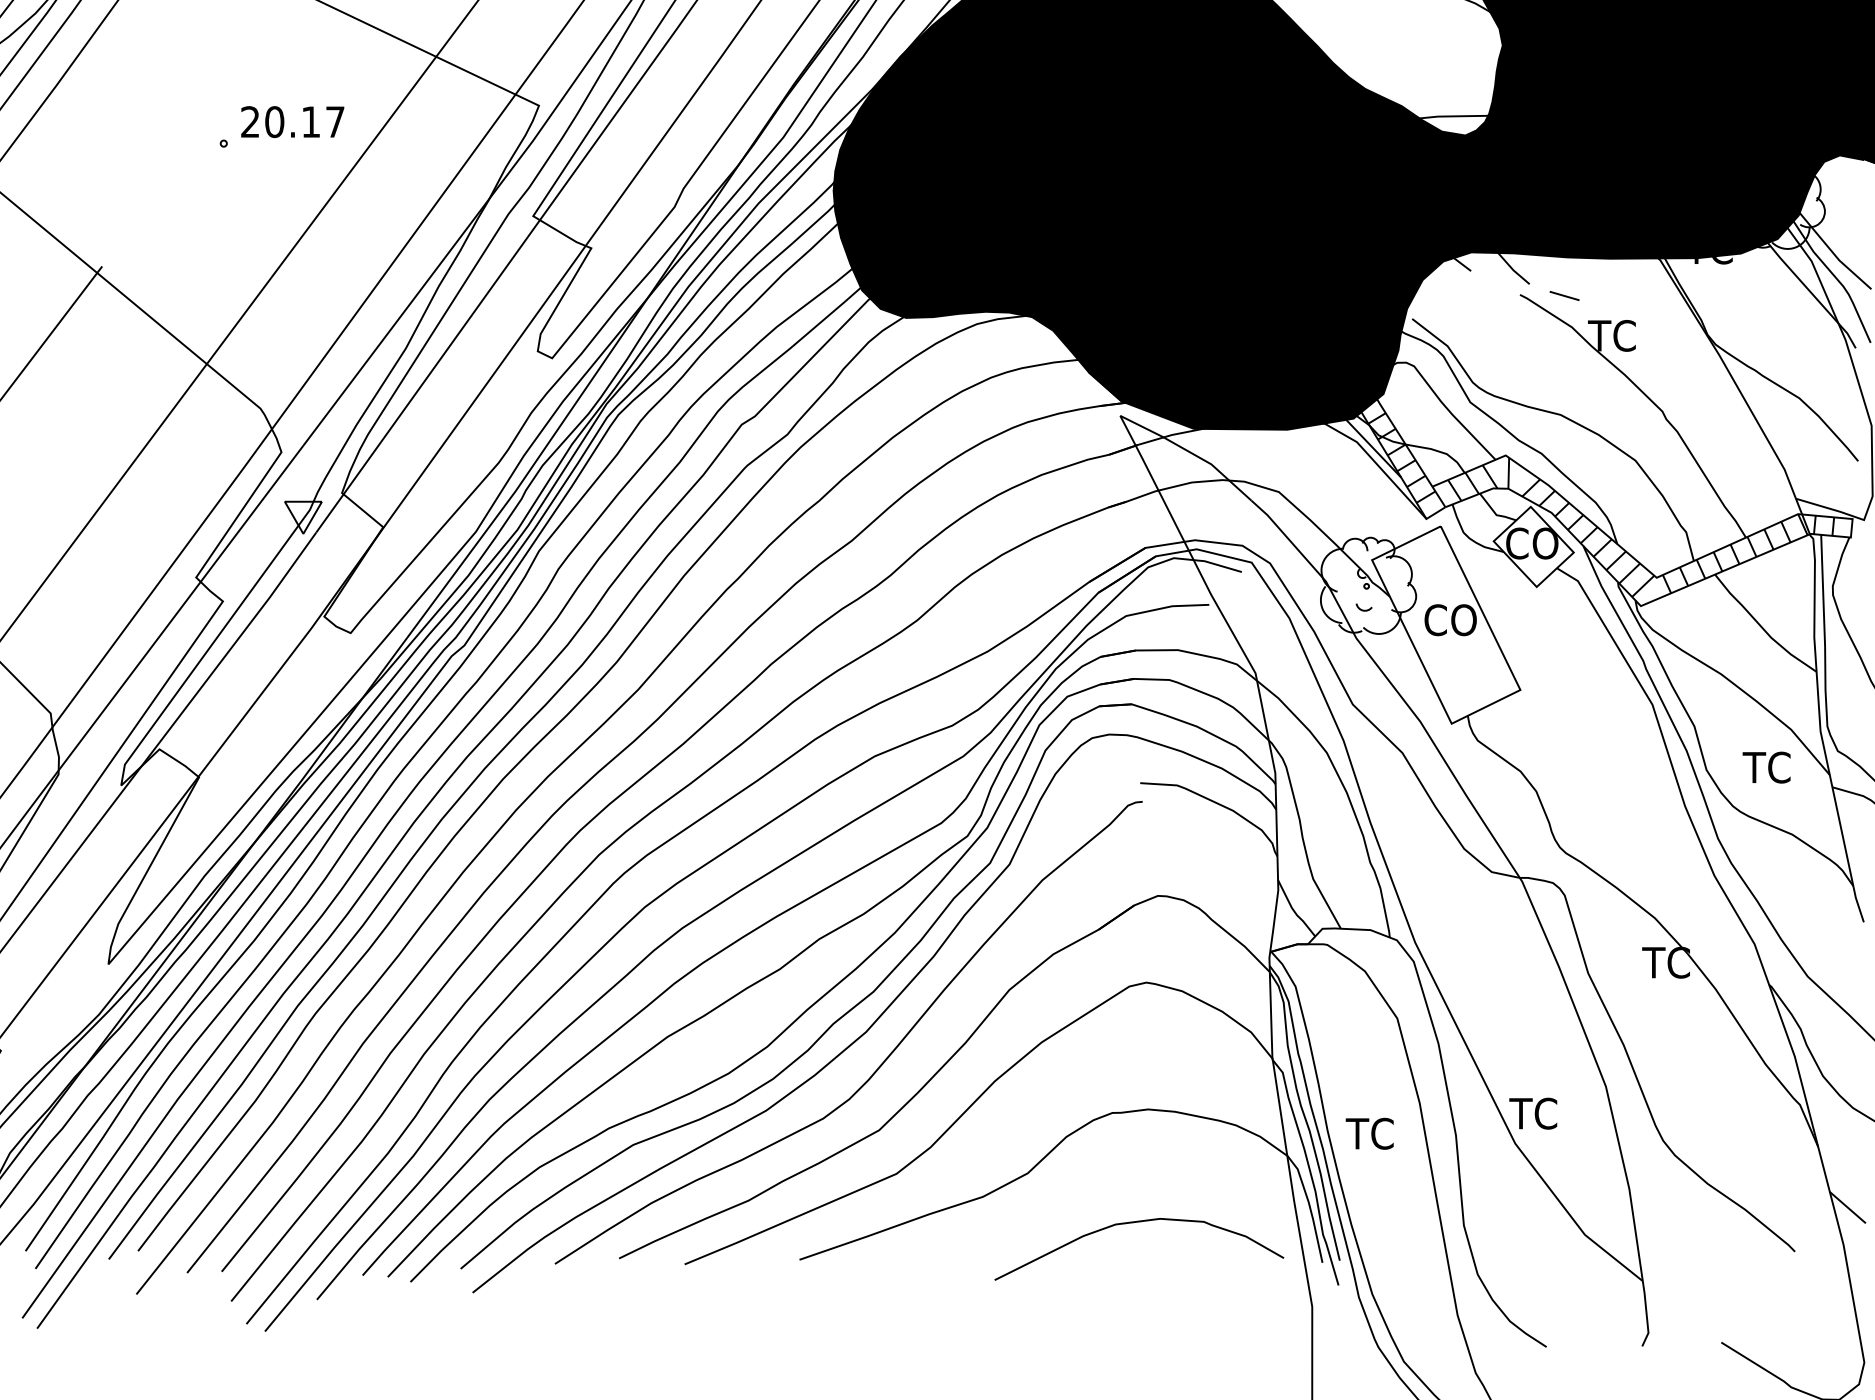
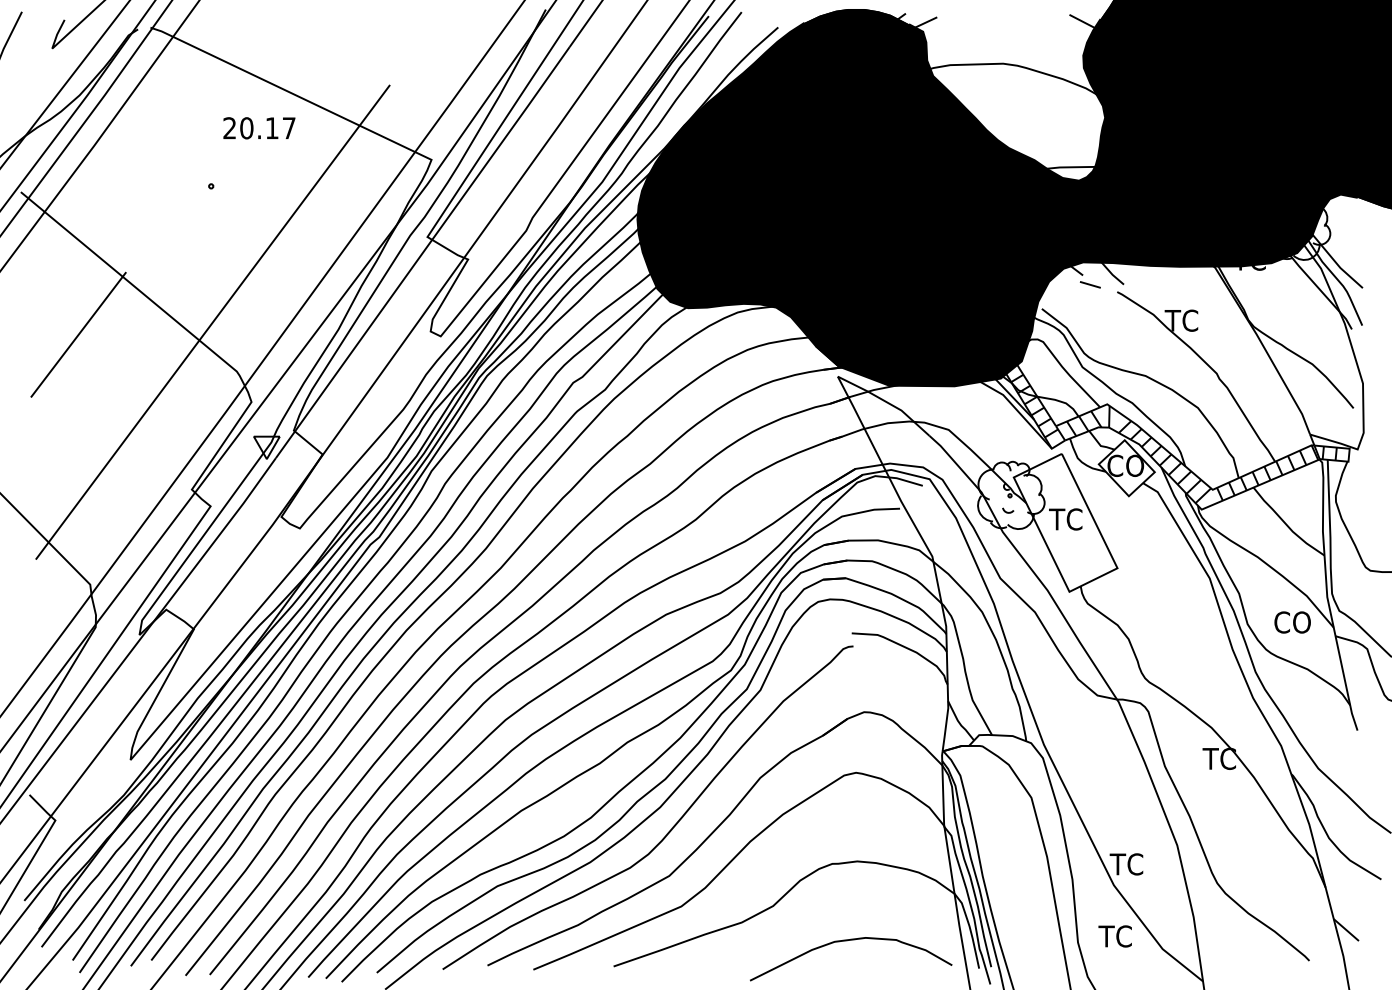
text: (292, 122) -> (259, 128), moved
line: (1563, 295) -> (1089, 284), moved
text: (1450, 620) -> (1068, 519), CO -> TC
text: (1769, 767) -> (1291, 622), TC -> CO
text: (1368, 1133) -> (1114, 936), moved

